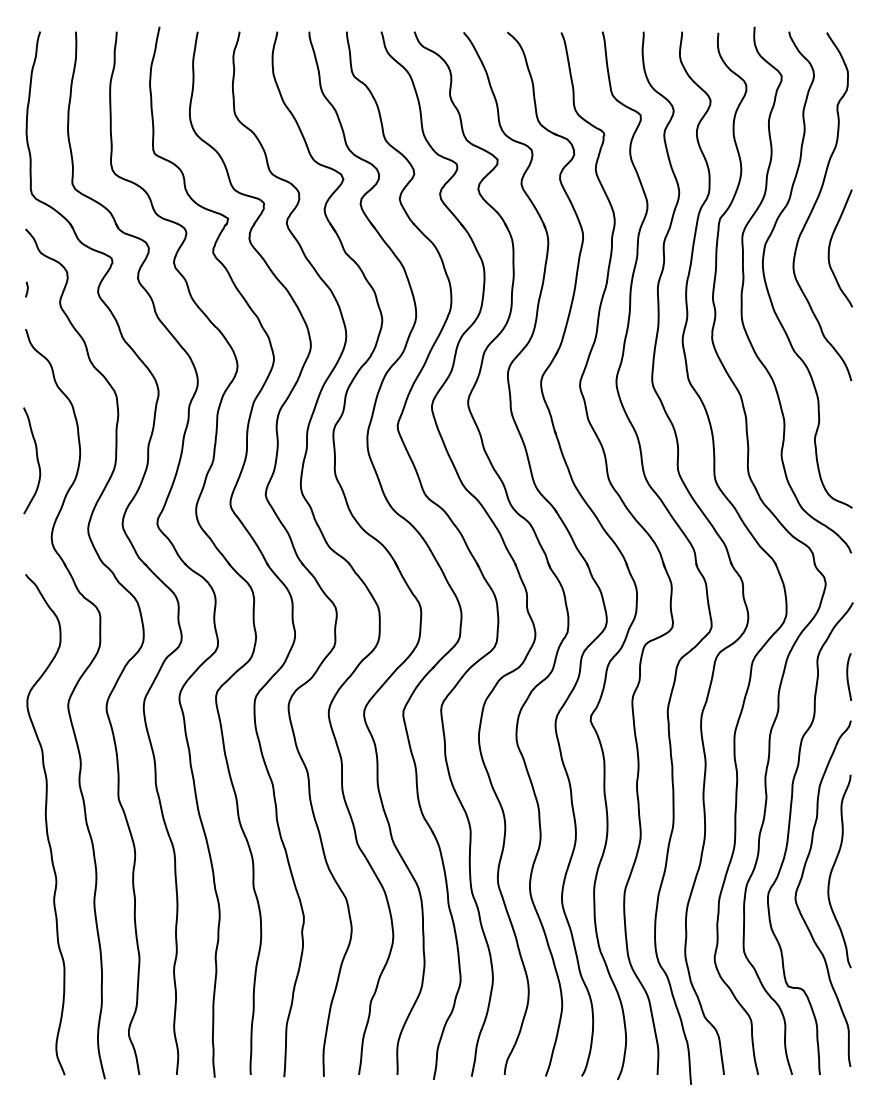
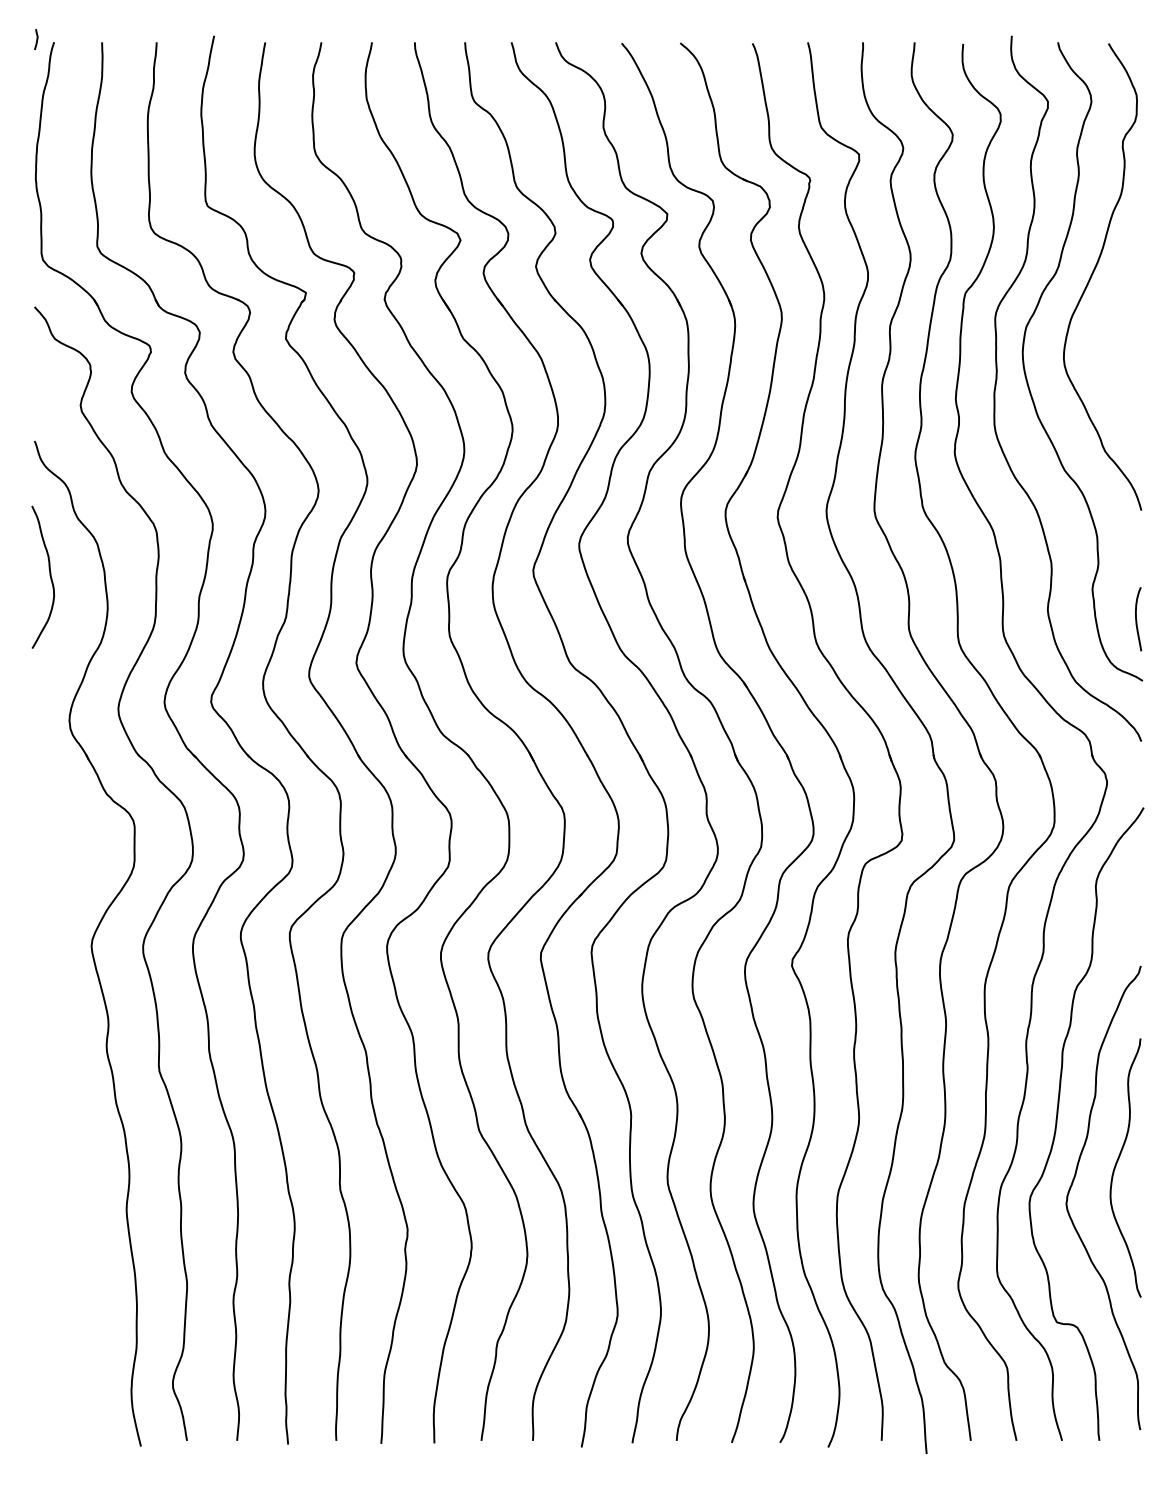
curve: (830, 247) -> (1113, 331), removed
curve: (26, 289) -> (35, 39), moved
curve: (36, 459) -> (49, 575), moved
curve: (848, 676) -> (1137, 618), moved
curve: (45, 824) -> (61, 1105), removed

